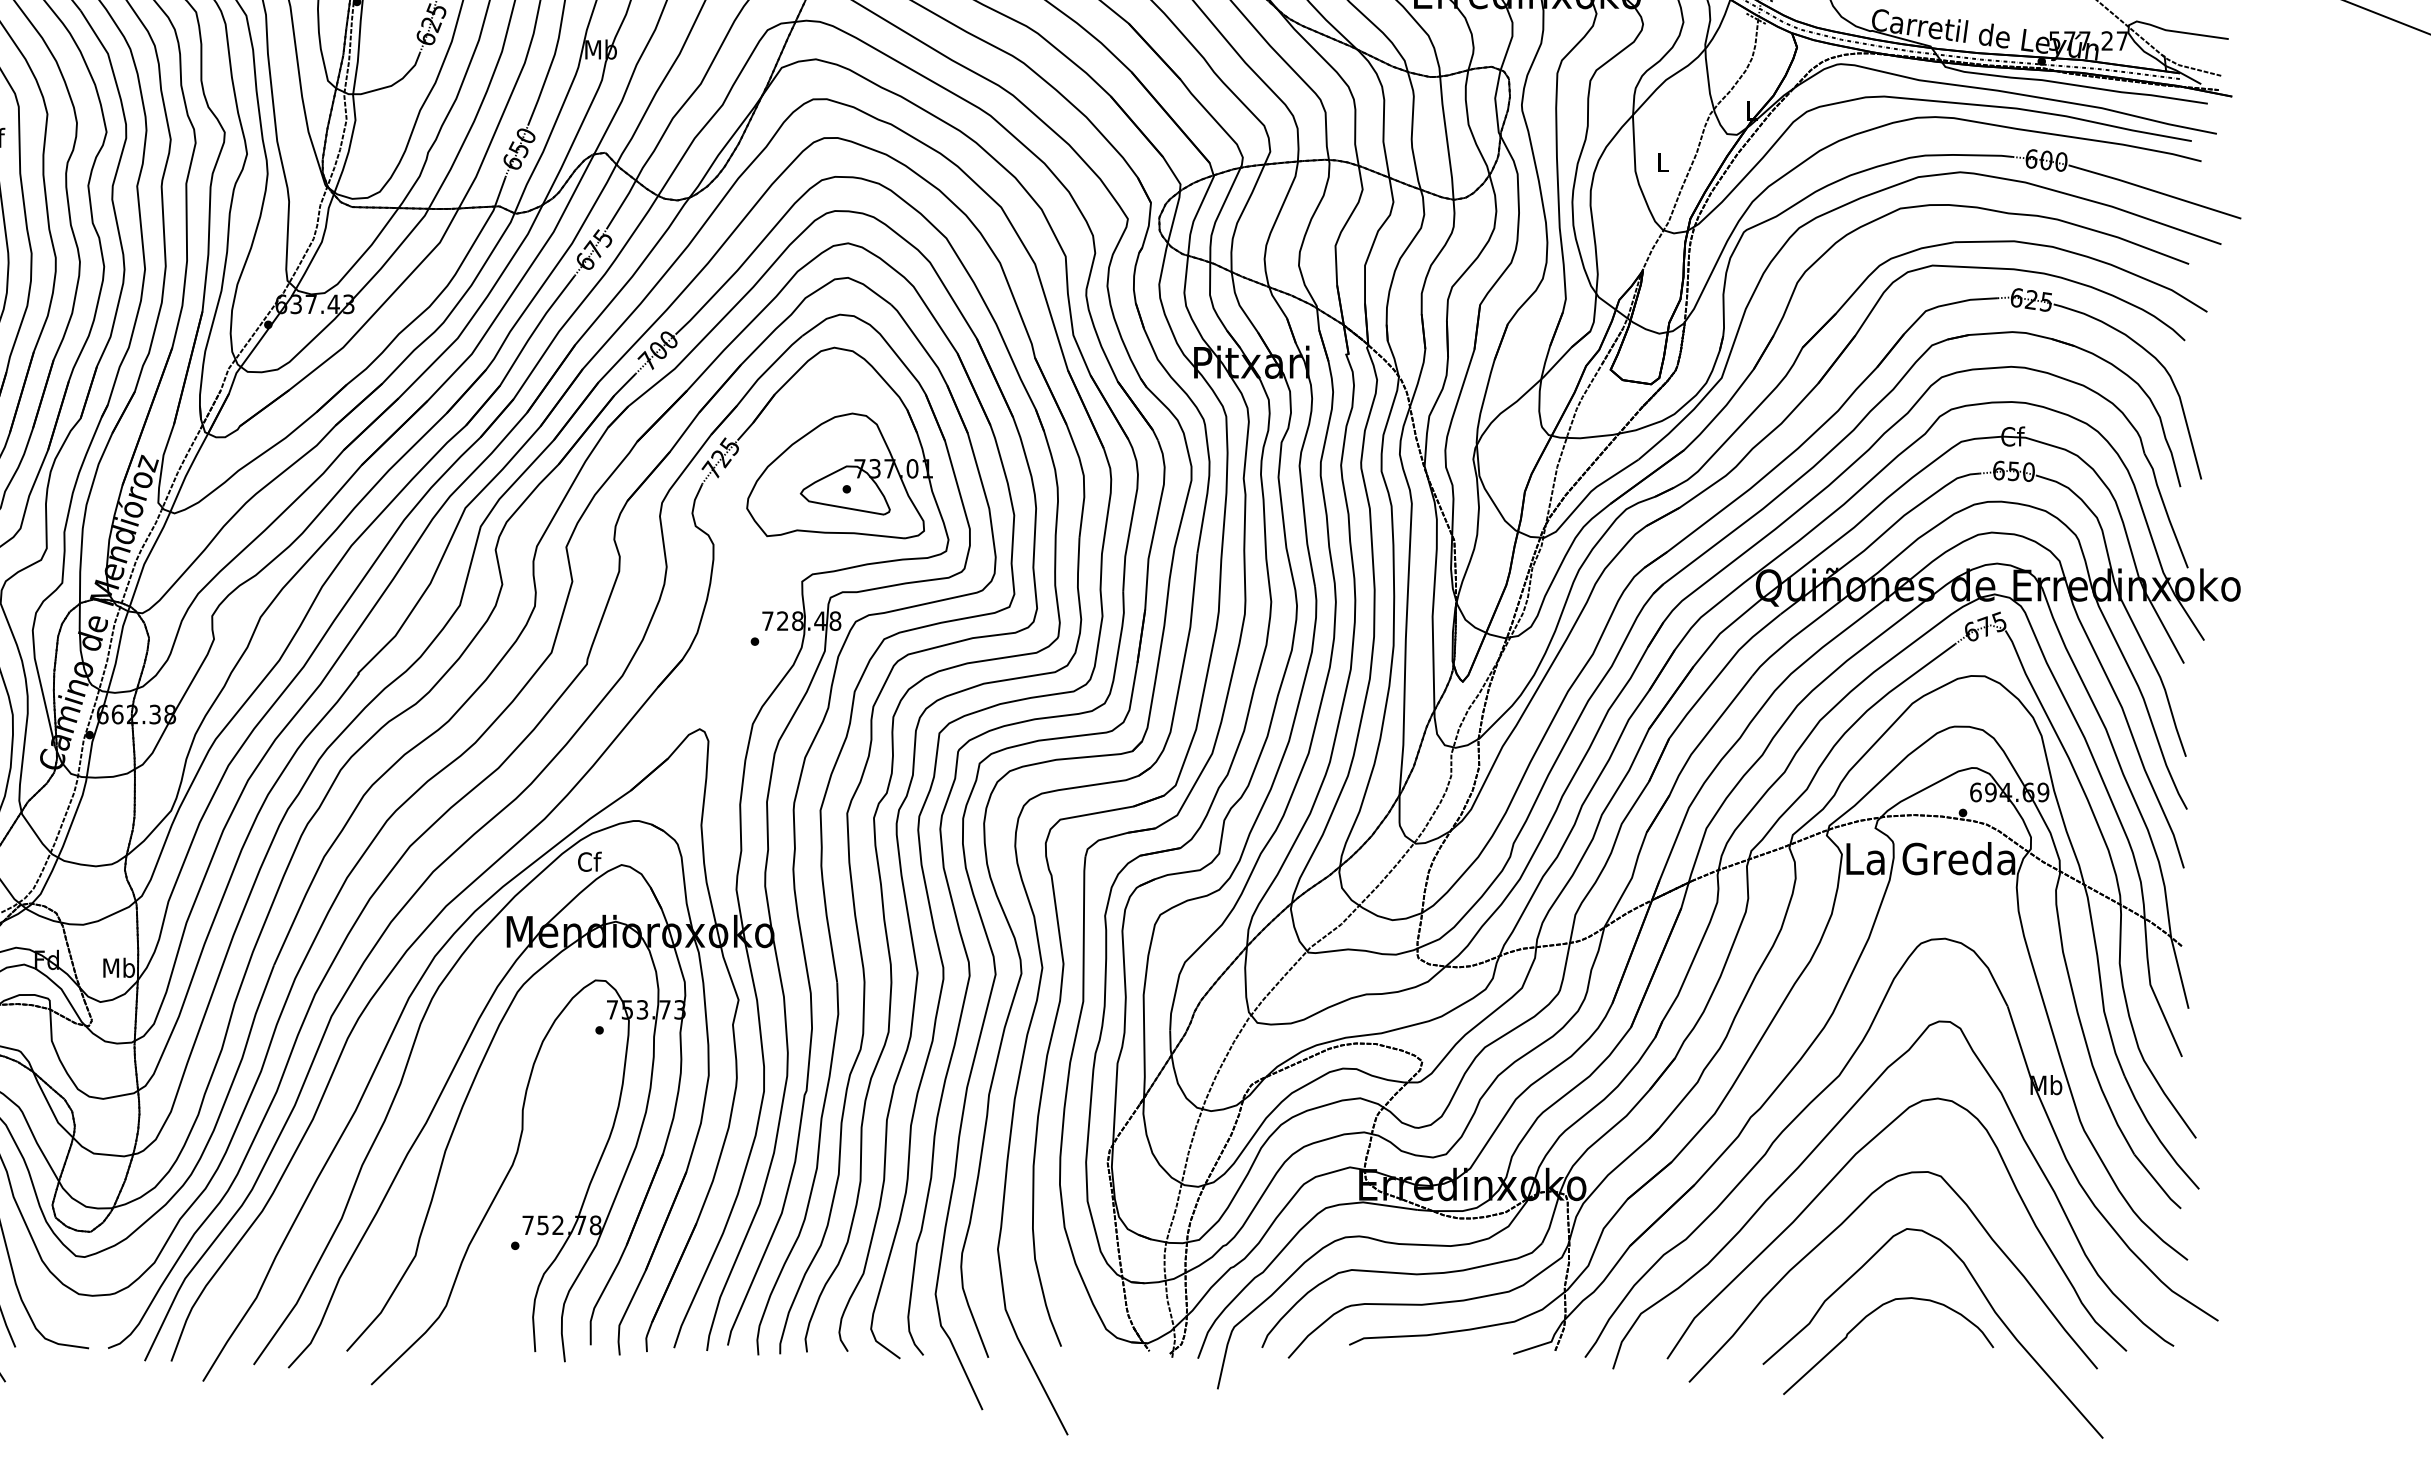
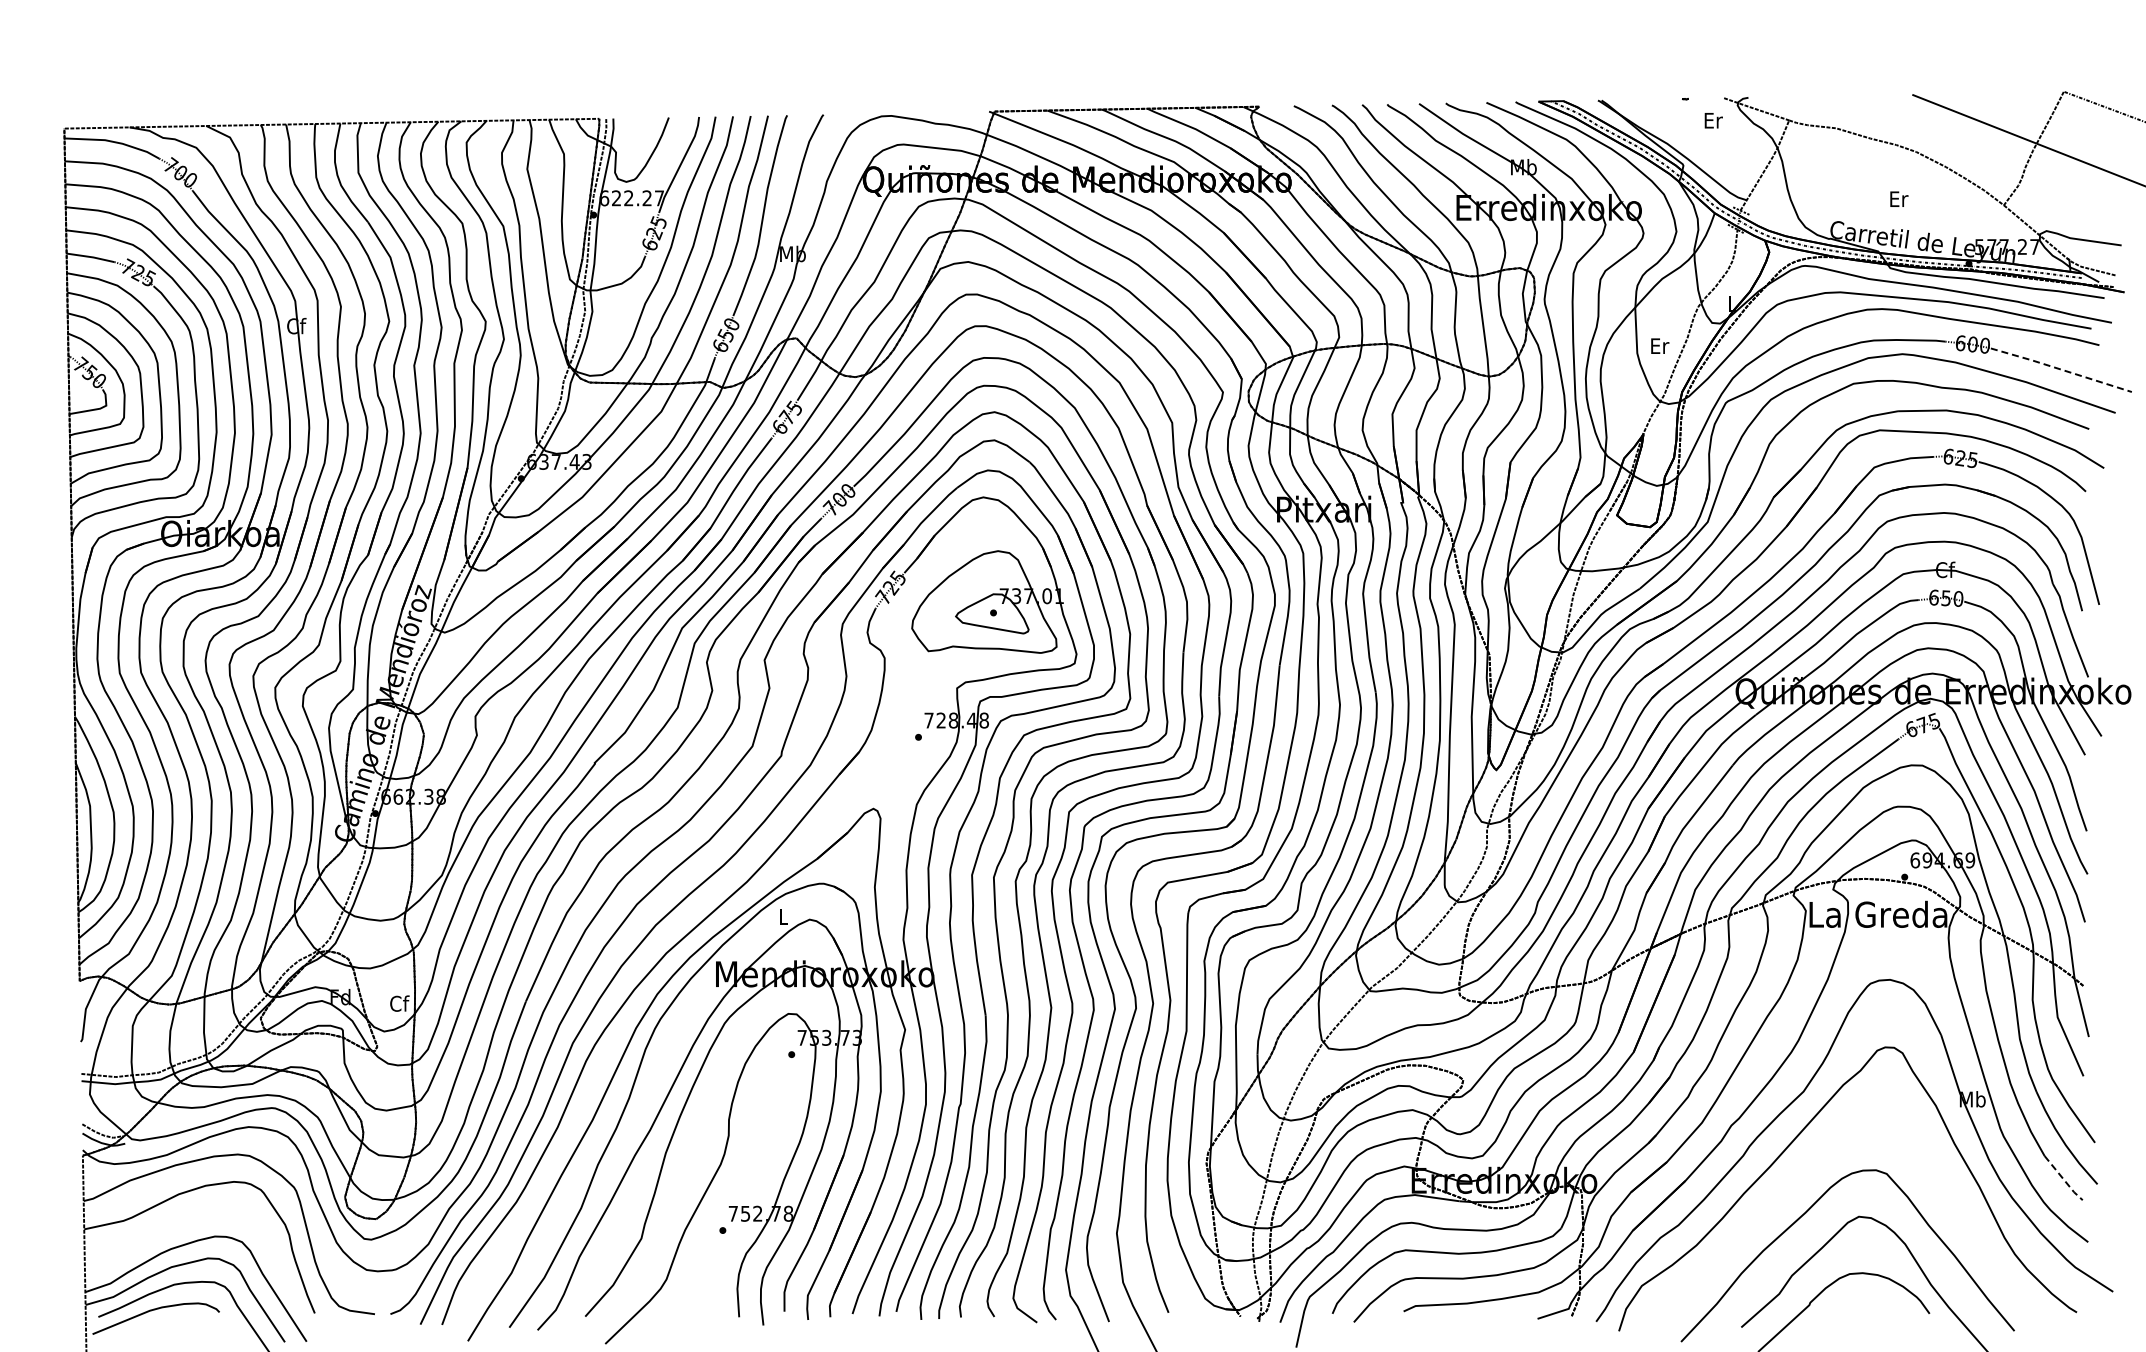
text: (1663, 161) -> (1660, 345), L -> Er
line: (2155, 191) -> (2061, 369), solid -> dashed
text: (589, 861) -> (783, 916), Cf -> L
text: (119, 967) -> (399, 1003), Mb -> Cf
curve: (1837, 1175) -> (1802, 1173), removed
line: (2157, 1183) -> (2063, 1179), solid -> dashed

